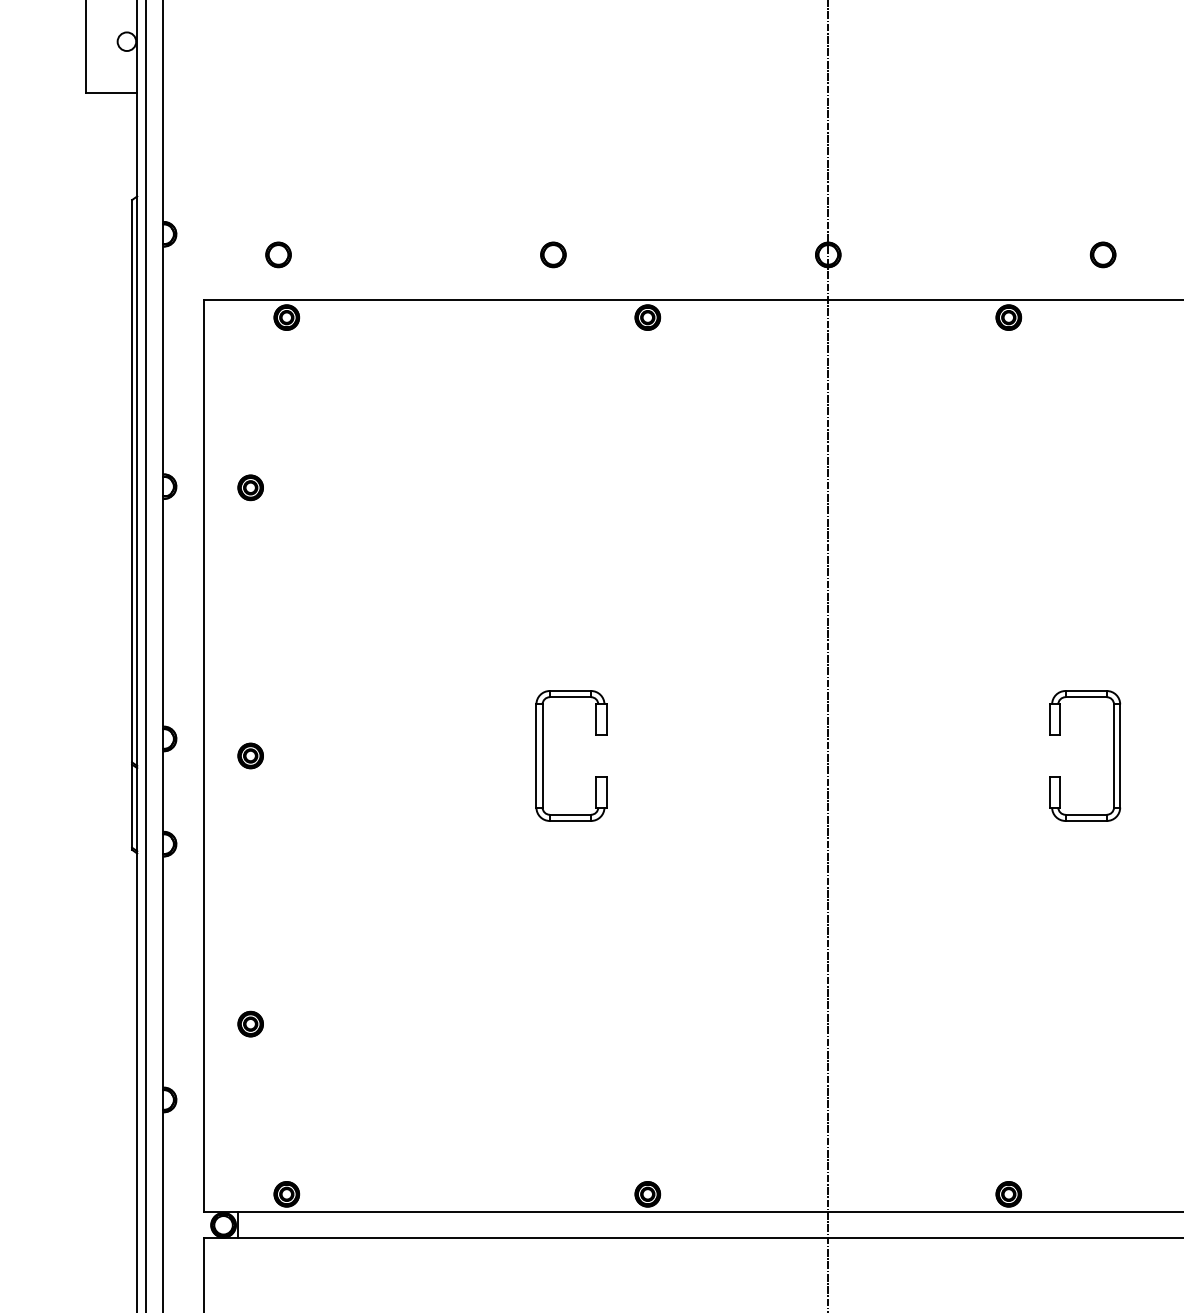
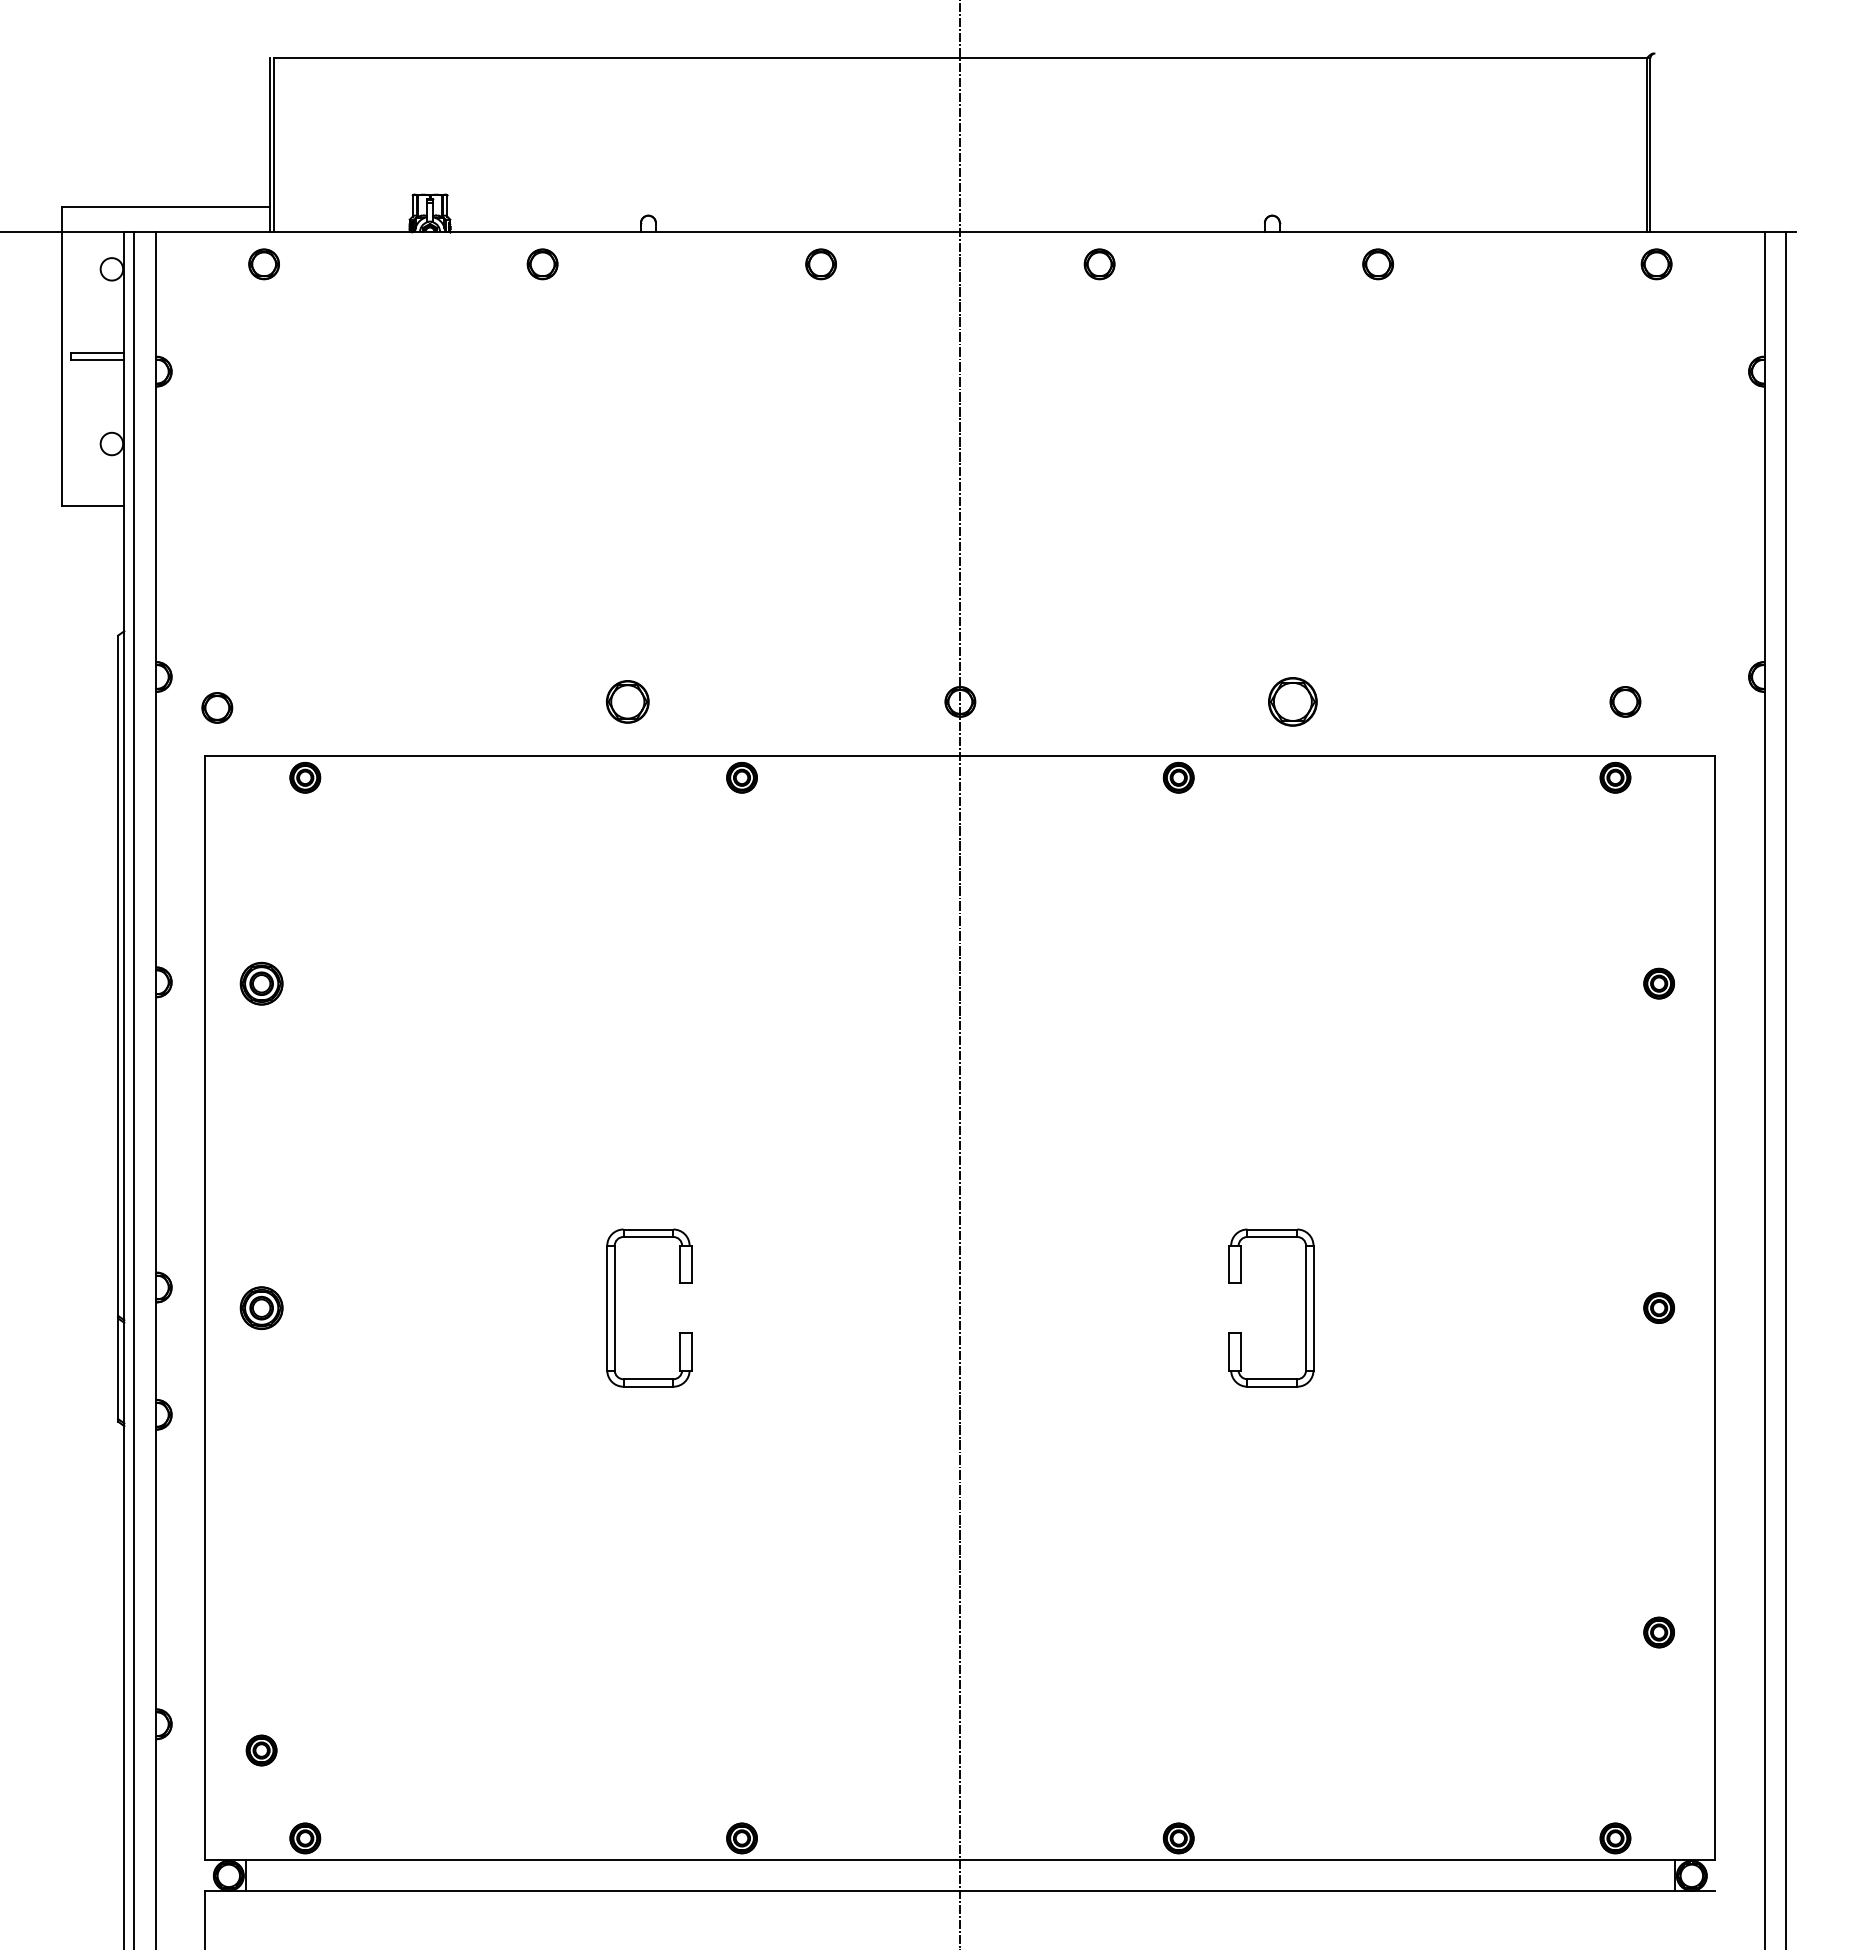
part: (278, 254) -> (217, 707), moved
part: (553, 254) -> (627, 701), size x1.4
part: (1102, 254) -> (1292, 701), size x1.6
part: (250, 487) -> (261, 983), size x1.4
part: (250, 755) -> (261, 1307), size x1.4
part: (250, 1024) -> (261, 1750), moved

